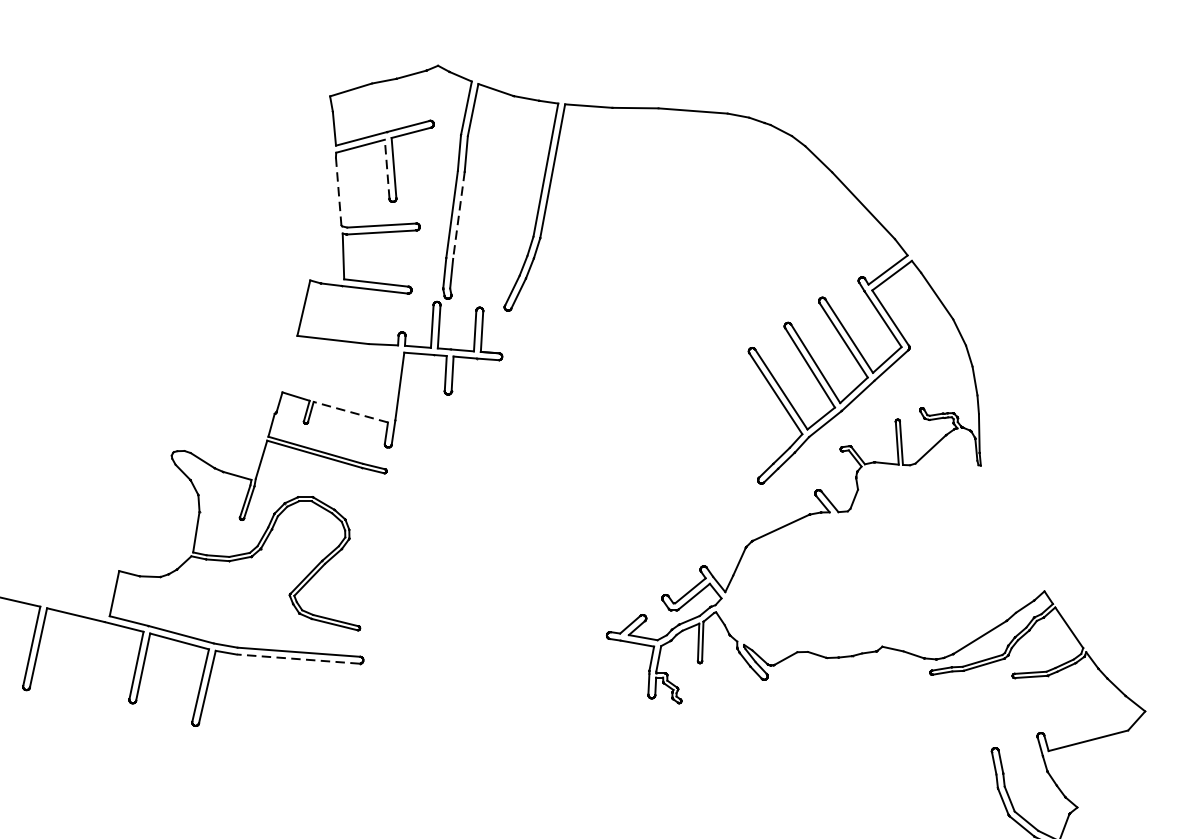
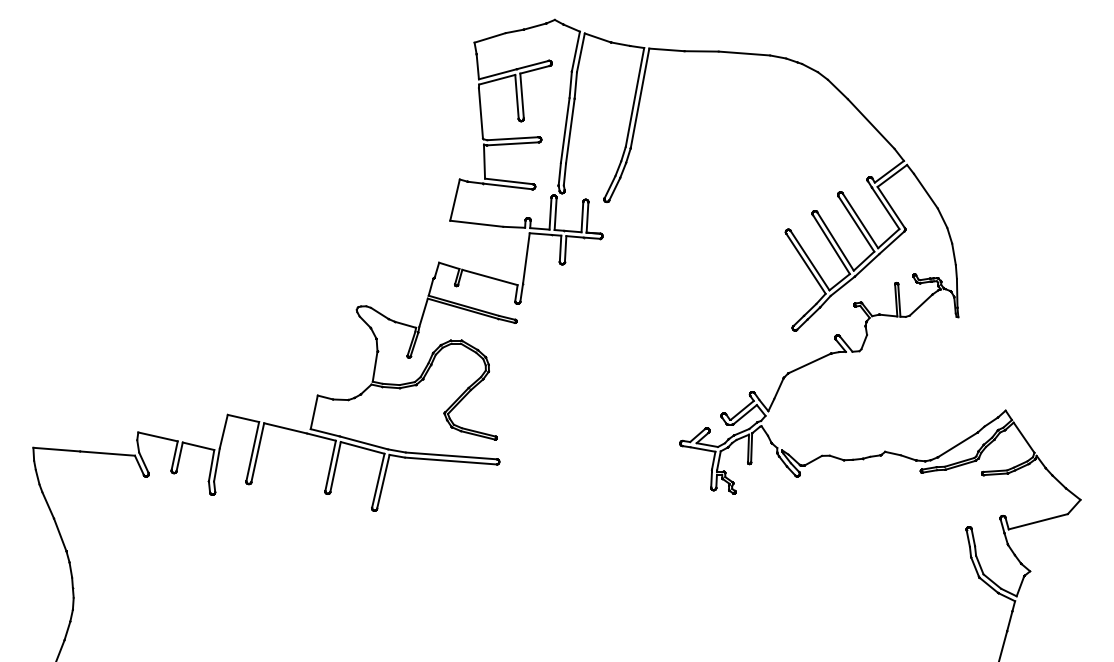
line: (387, 168) -> (517, 96), dashed -> solid
line: (338, 191) -> (480, 113), dashed -> solid
line: (459, 215) -> (570, 131), dashed -> solid
line: (350, 412) -> (489, 277), dashed -> solid
line: (297, 659) -> (450, 461), dashed -> solid

